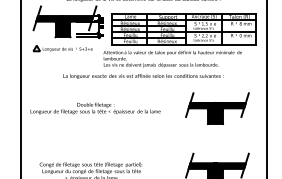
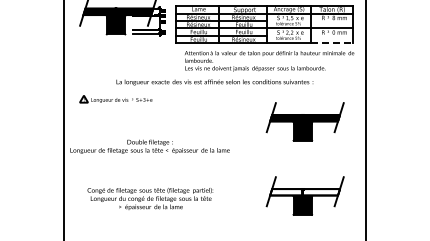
line: (239, 44) -> (332, 43), solid -> dashed
part: (62, 48) -> (115, 99), moved
text: (172, 59) -> (269, 61), moved
text: (95, 108) -> (149, 146), moved
fill: (217, 166) -> (305, 192), removed

